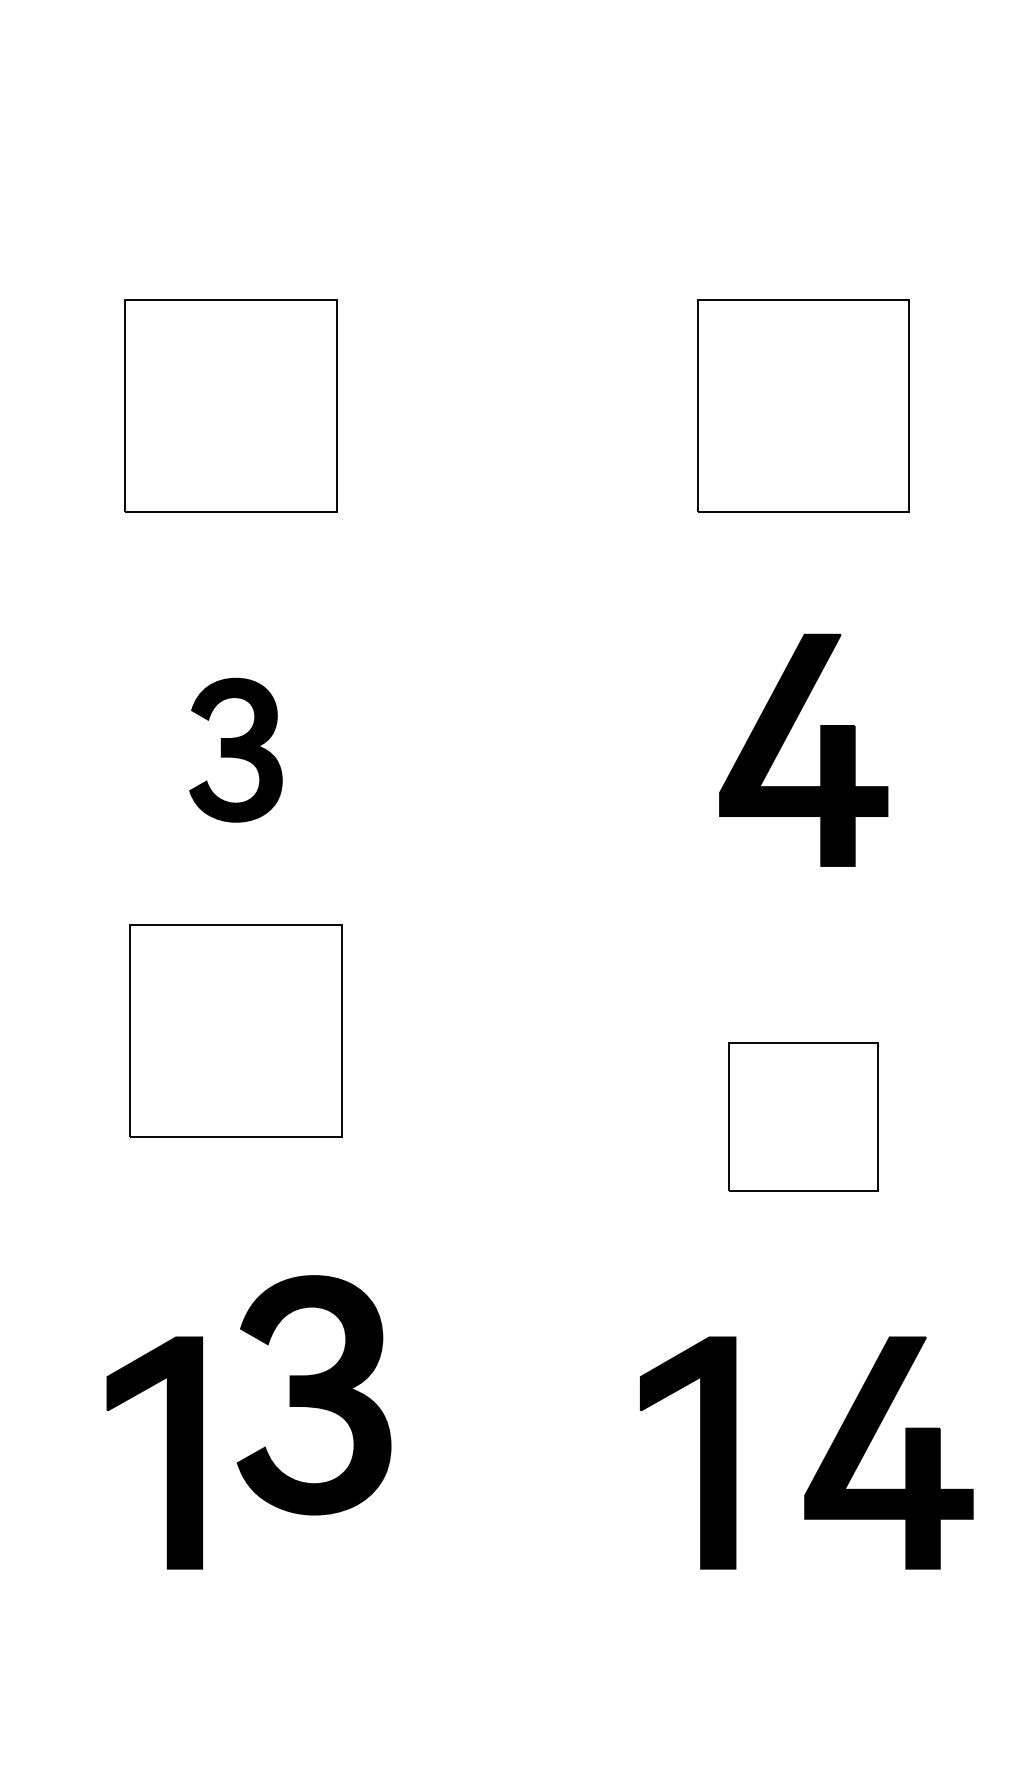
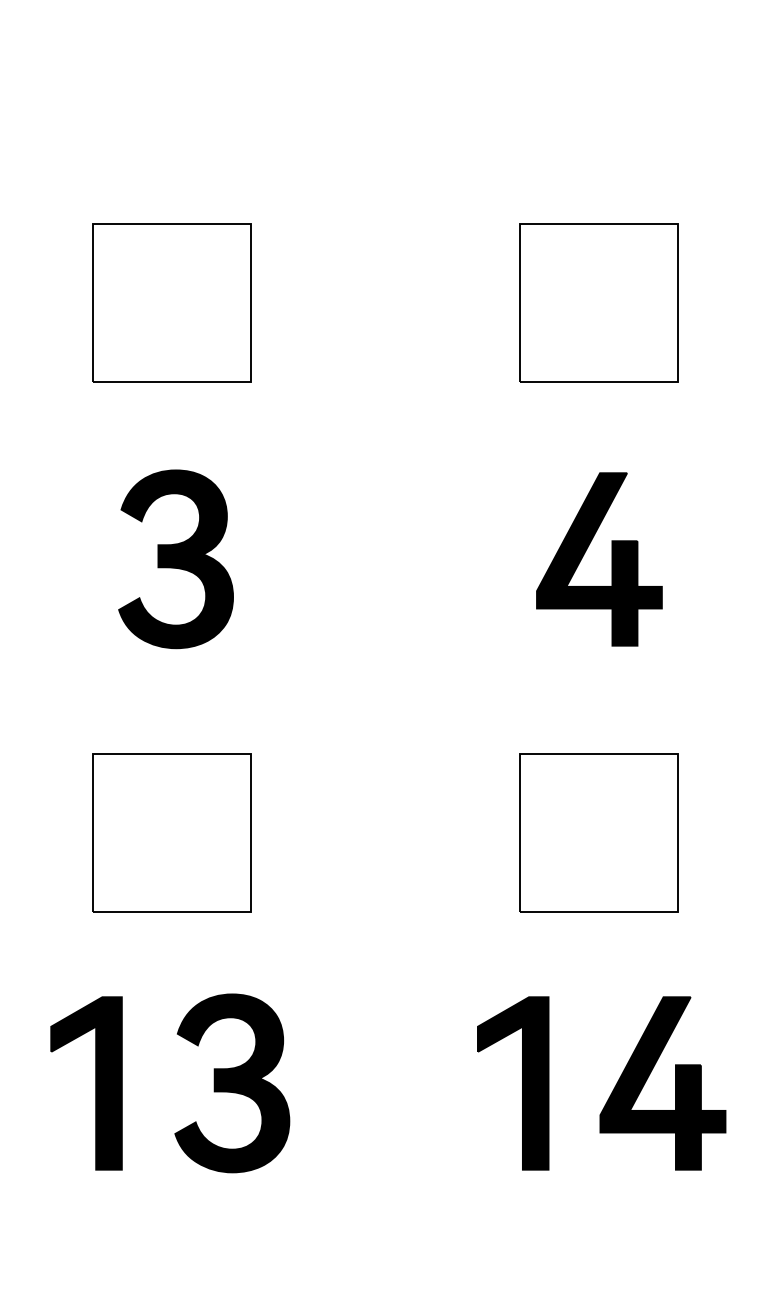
part: (235, 750) -> (175, 559), size x1.67
part: (235, 1030) -> (171, 832), moved
part: (802, 1116) -> (598, 832), size x1.43
part: (314, 1395) -> (232, 1083), moved
part: (166, 1453) -> (95, 1083), moved

